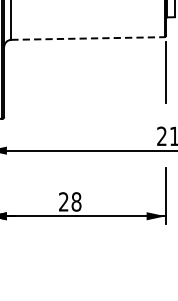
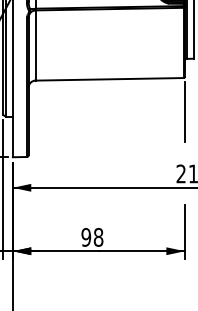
line: (88, 38) -> (110, 79), dashed -> solid
text: (64, 202) -> (86, 237), 28 -> 98

